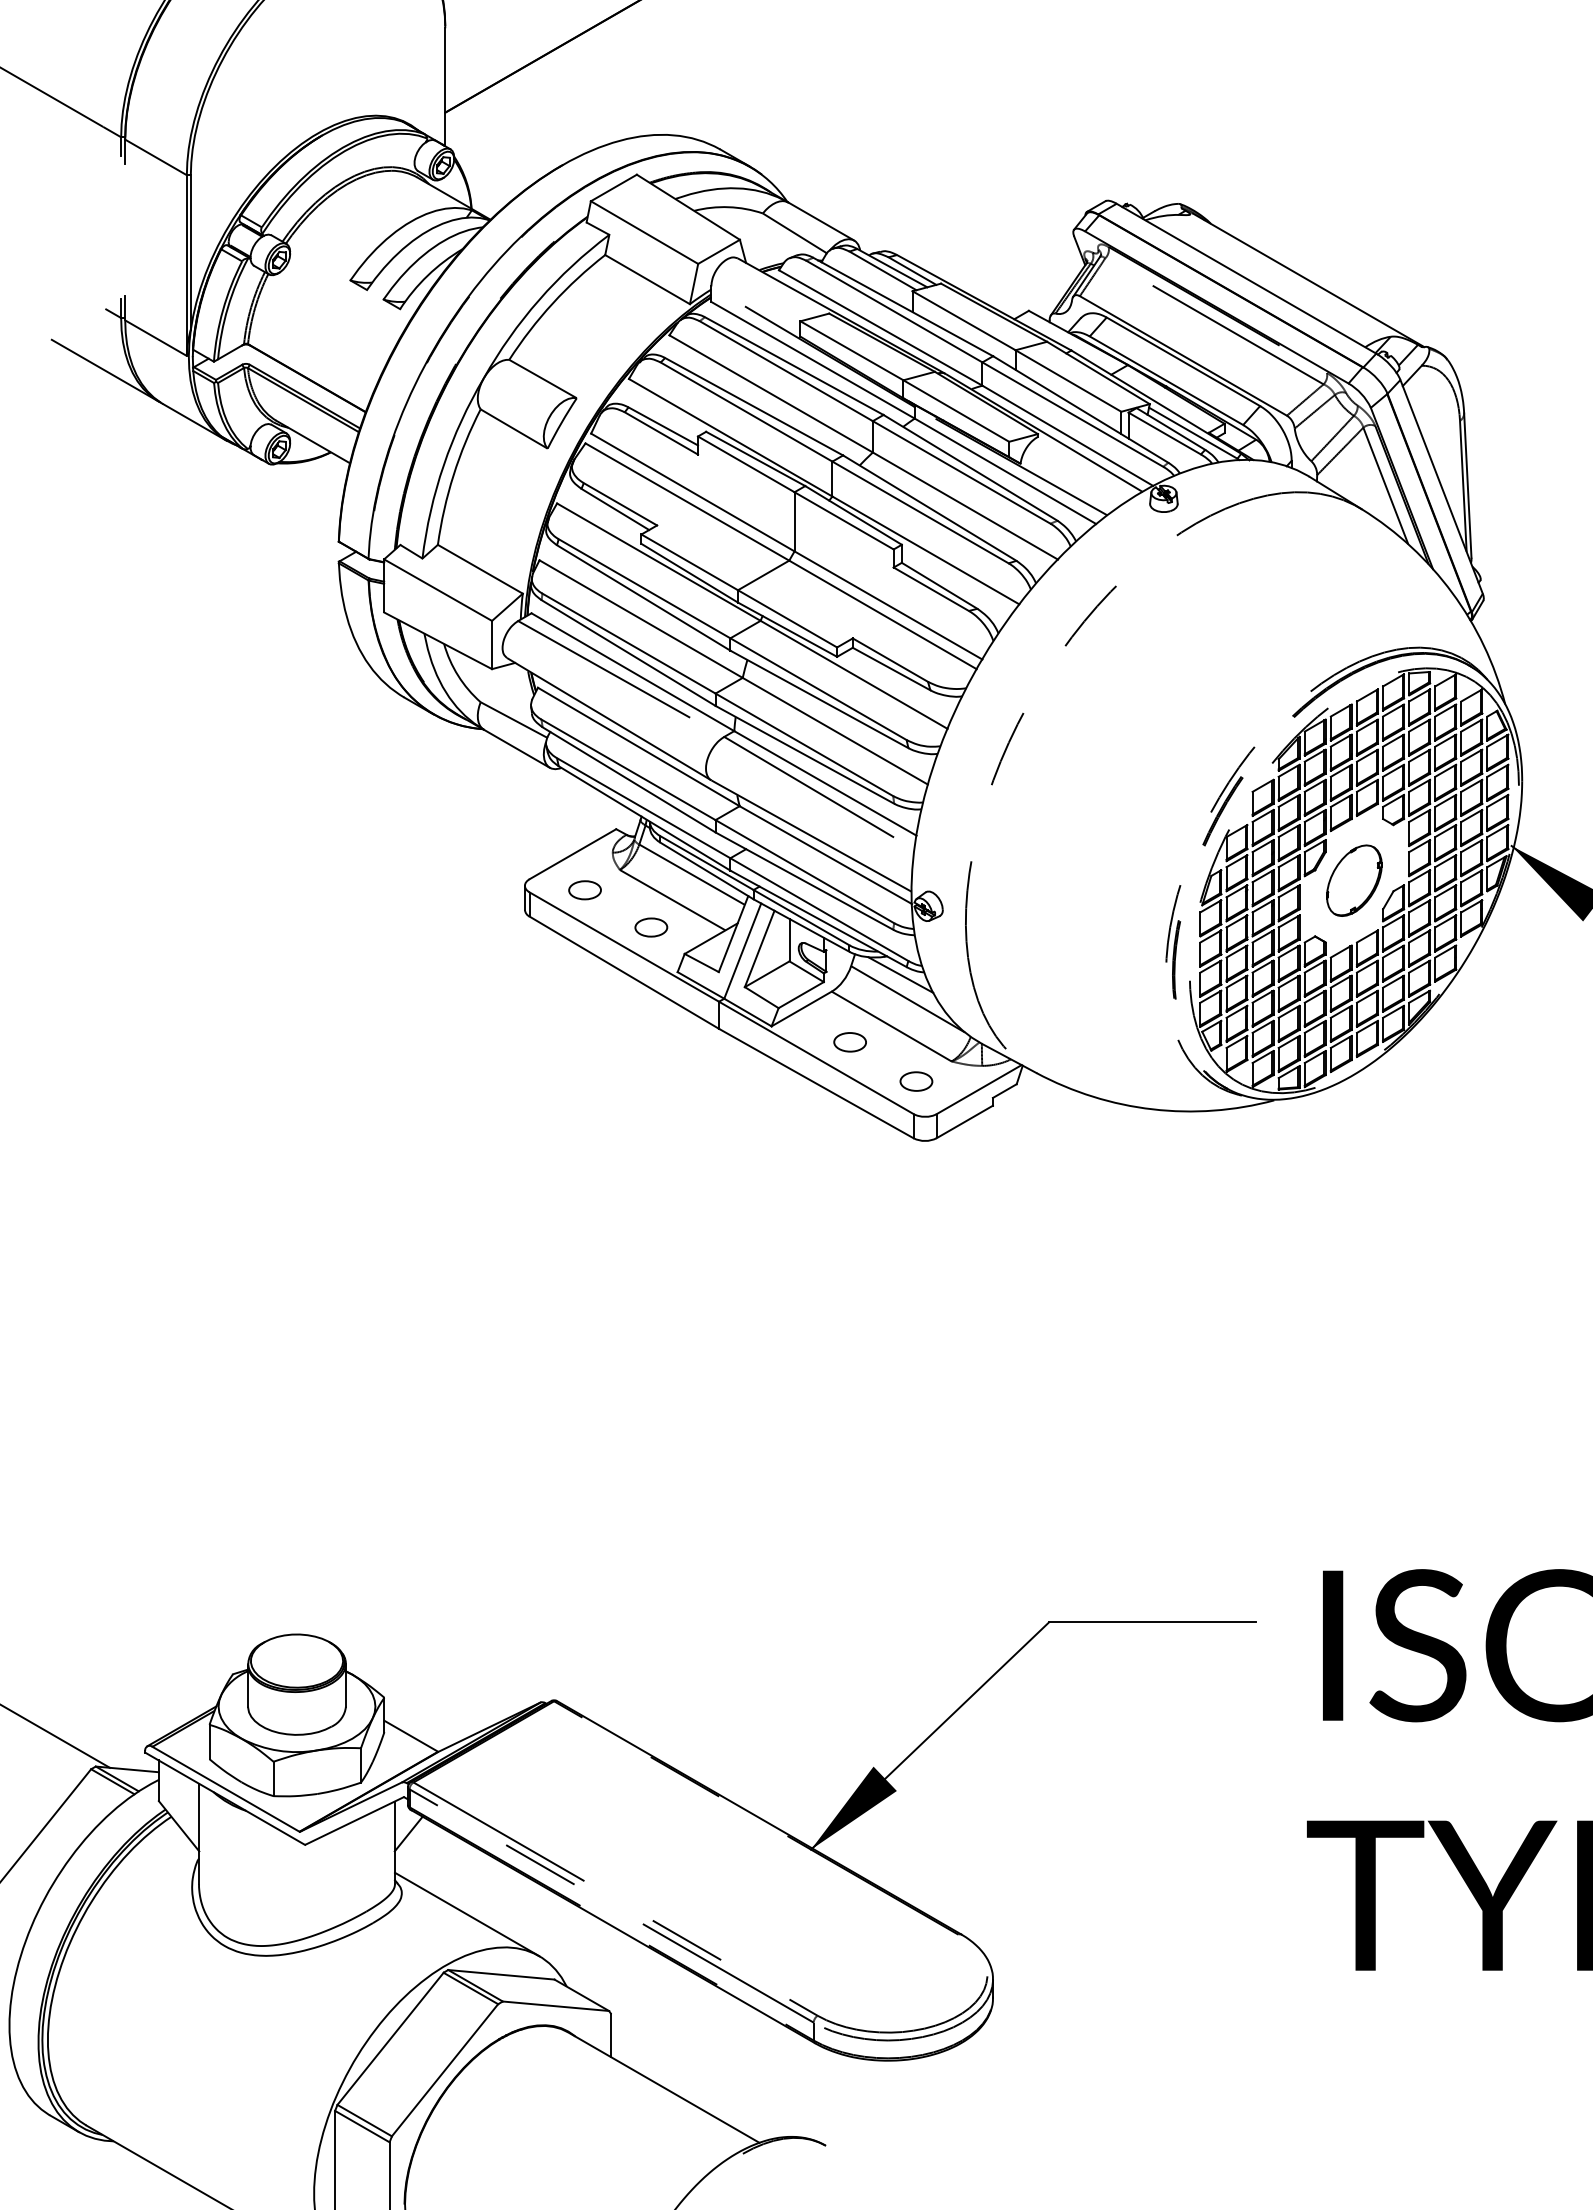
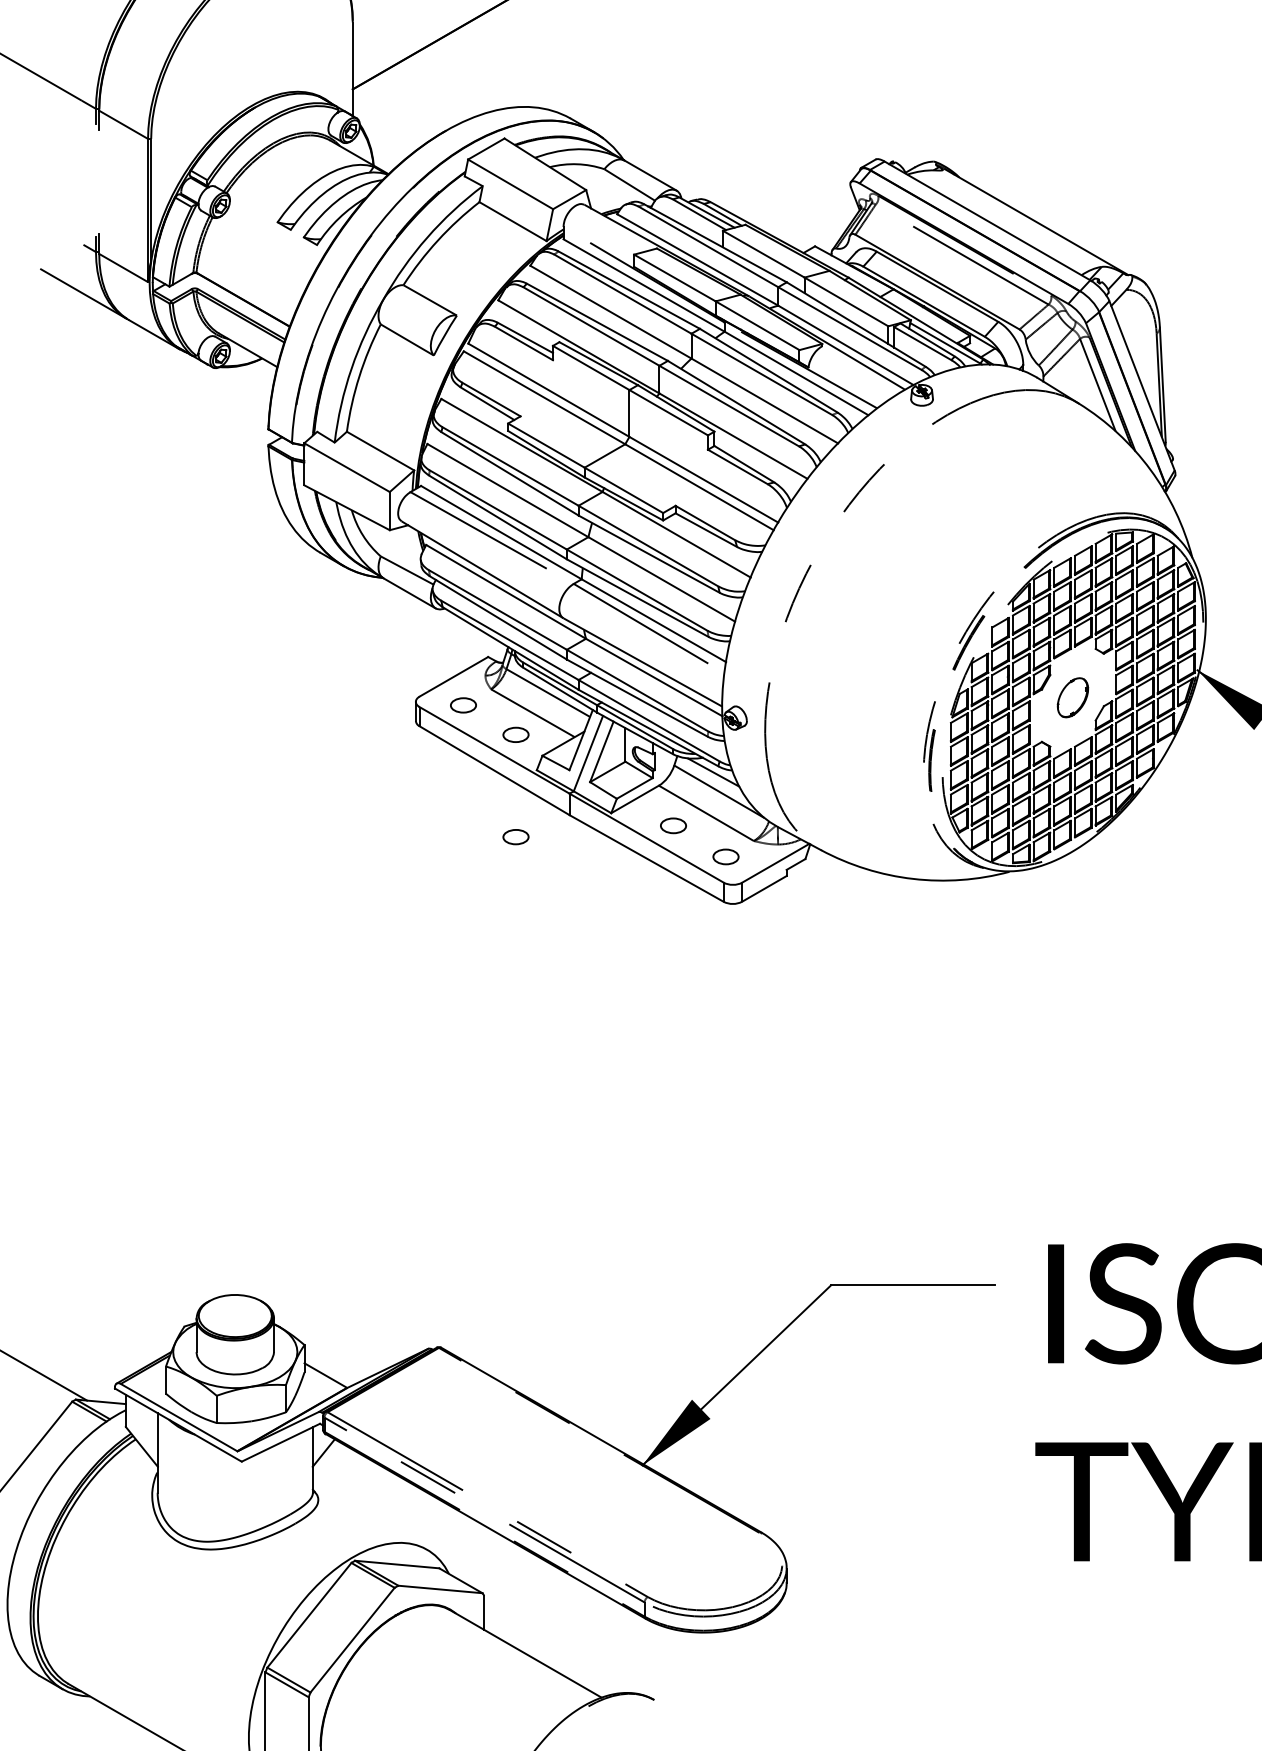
part: (1354, 880) -> (1073, 697), size x0.7
part: (651, 1056) -> (516, 837), added
line: (467, 1914) -> (370, 1516), removed

